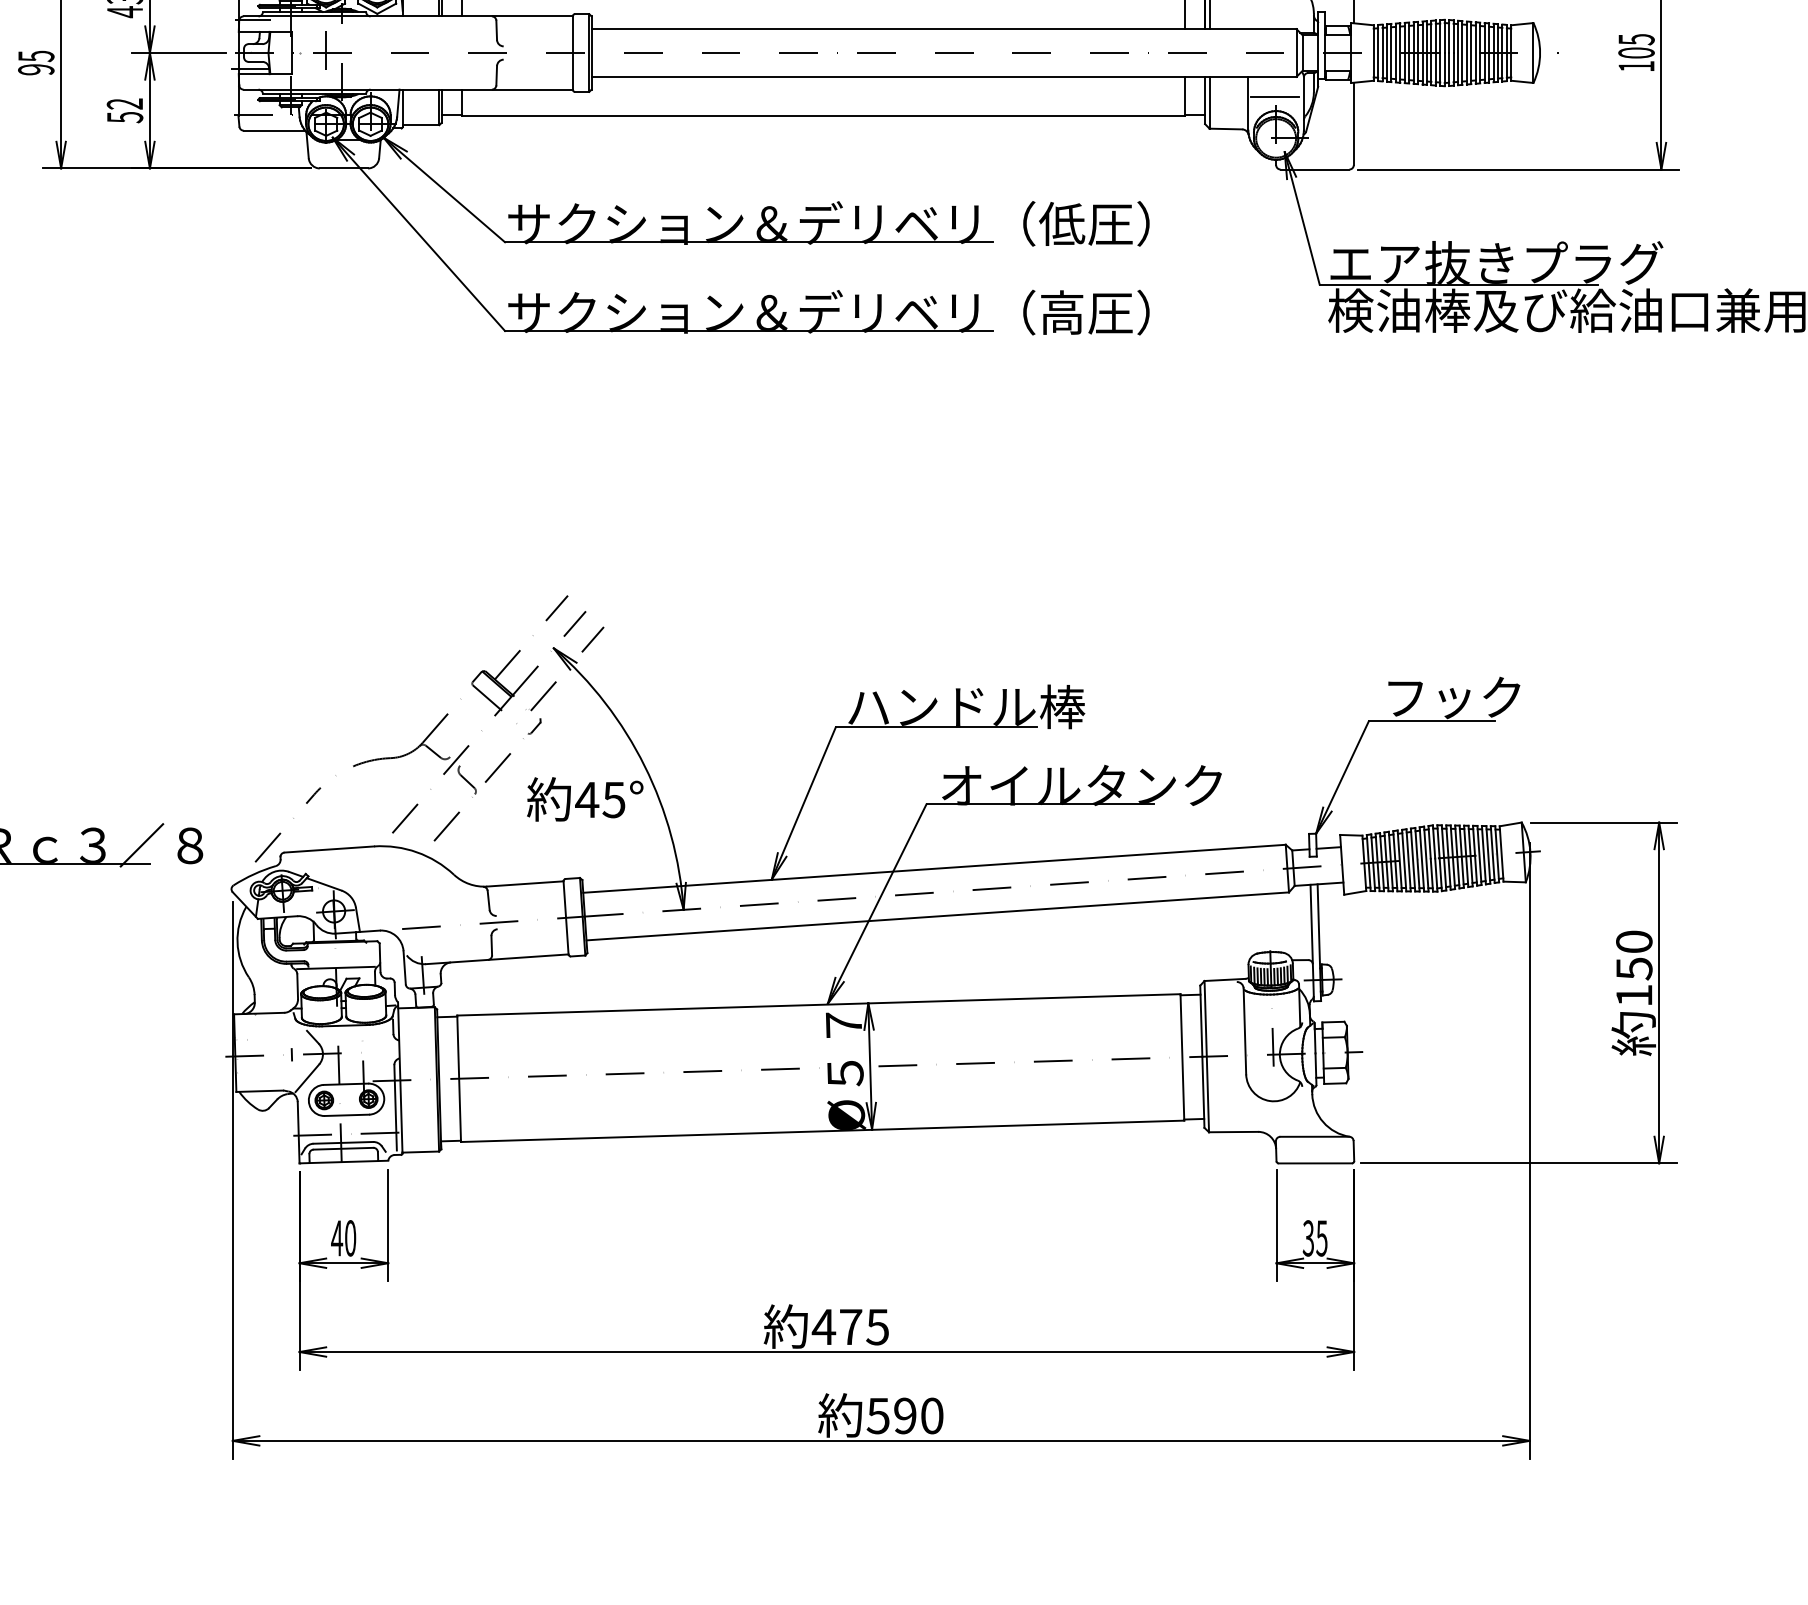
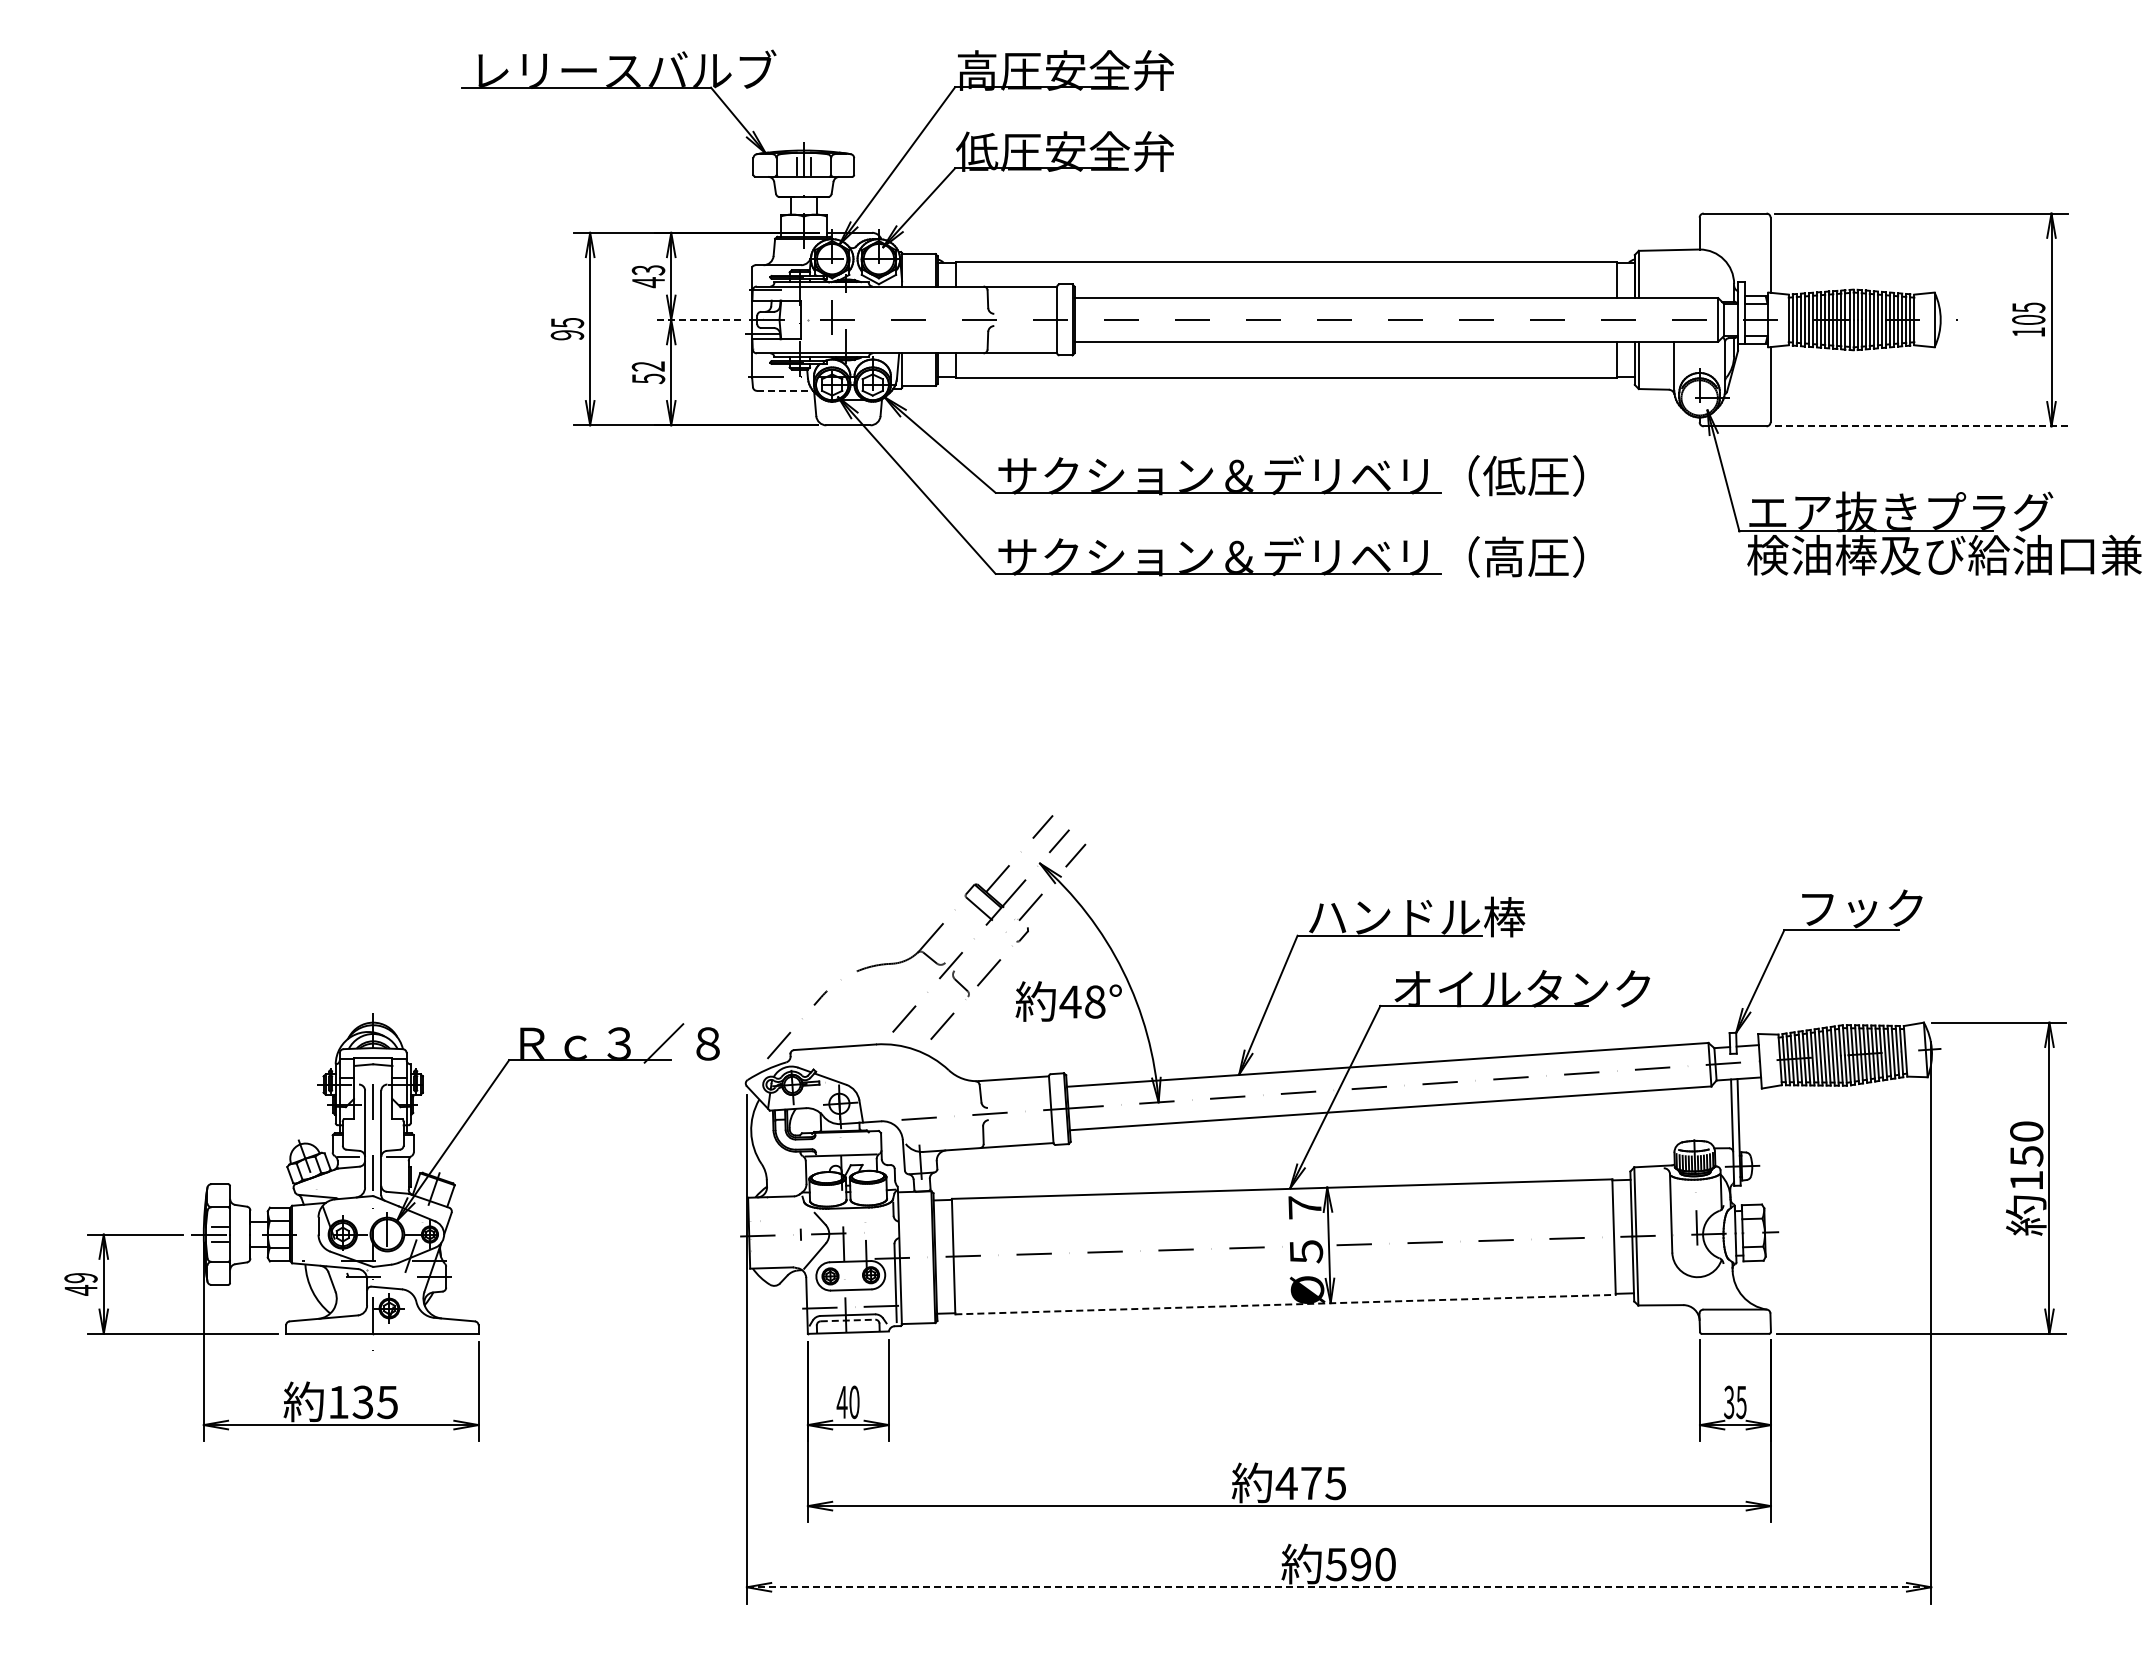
line: (179, 52) -> (698, 319), solid -> dashed
line: (1274, 97) -> (1698, 360), removed
line: (275, 130) -> (785, 390), solid -> dashed
line: (1519, 169) -> (1921, 426), solid -> dashed
text: (613, 799) -> (1094, 1001), 45° -> 48°
line: (823, 1131) -> (1286, 1304), solid -> dashed
line: (344, 1148) -> (848, 1320), solid -> dashed
line: (881, 1441) -> (1339, 1587), solid -> dashed

